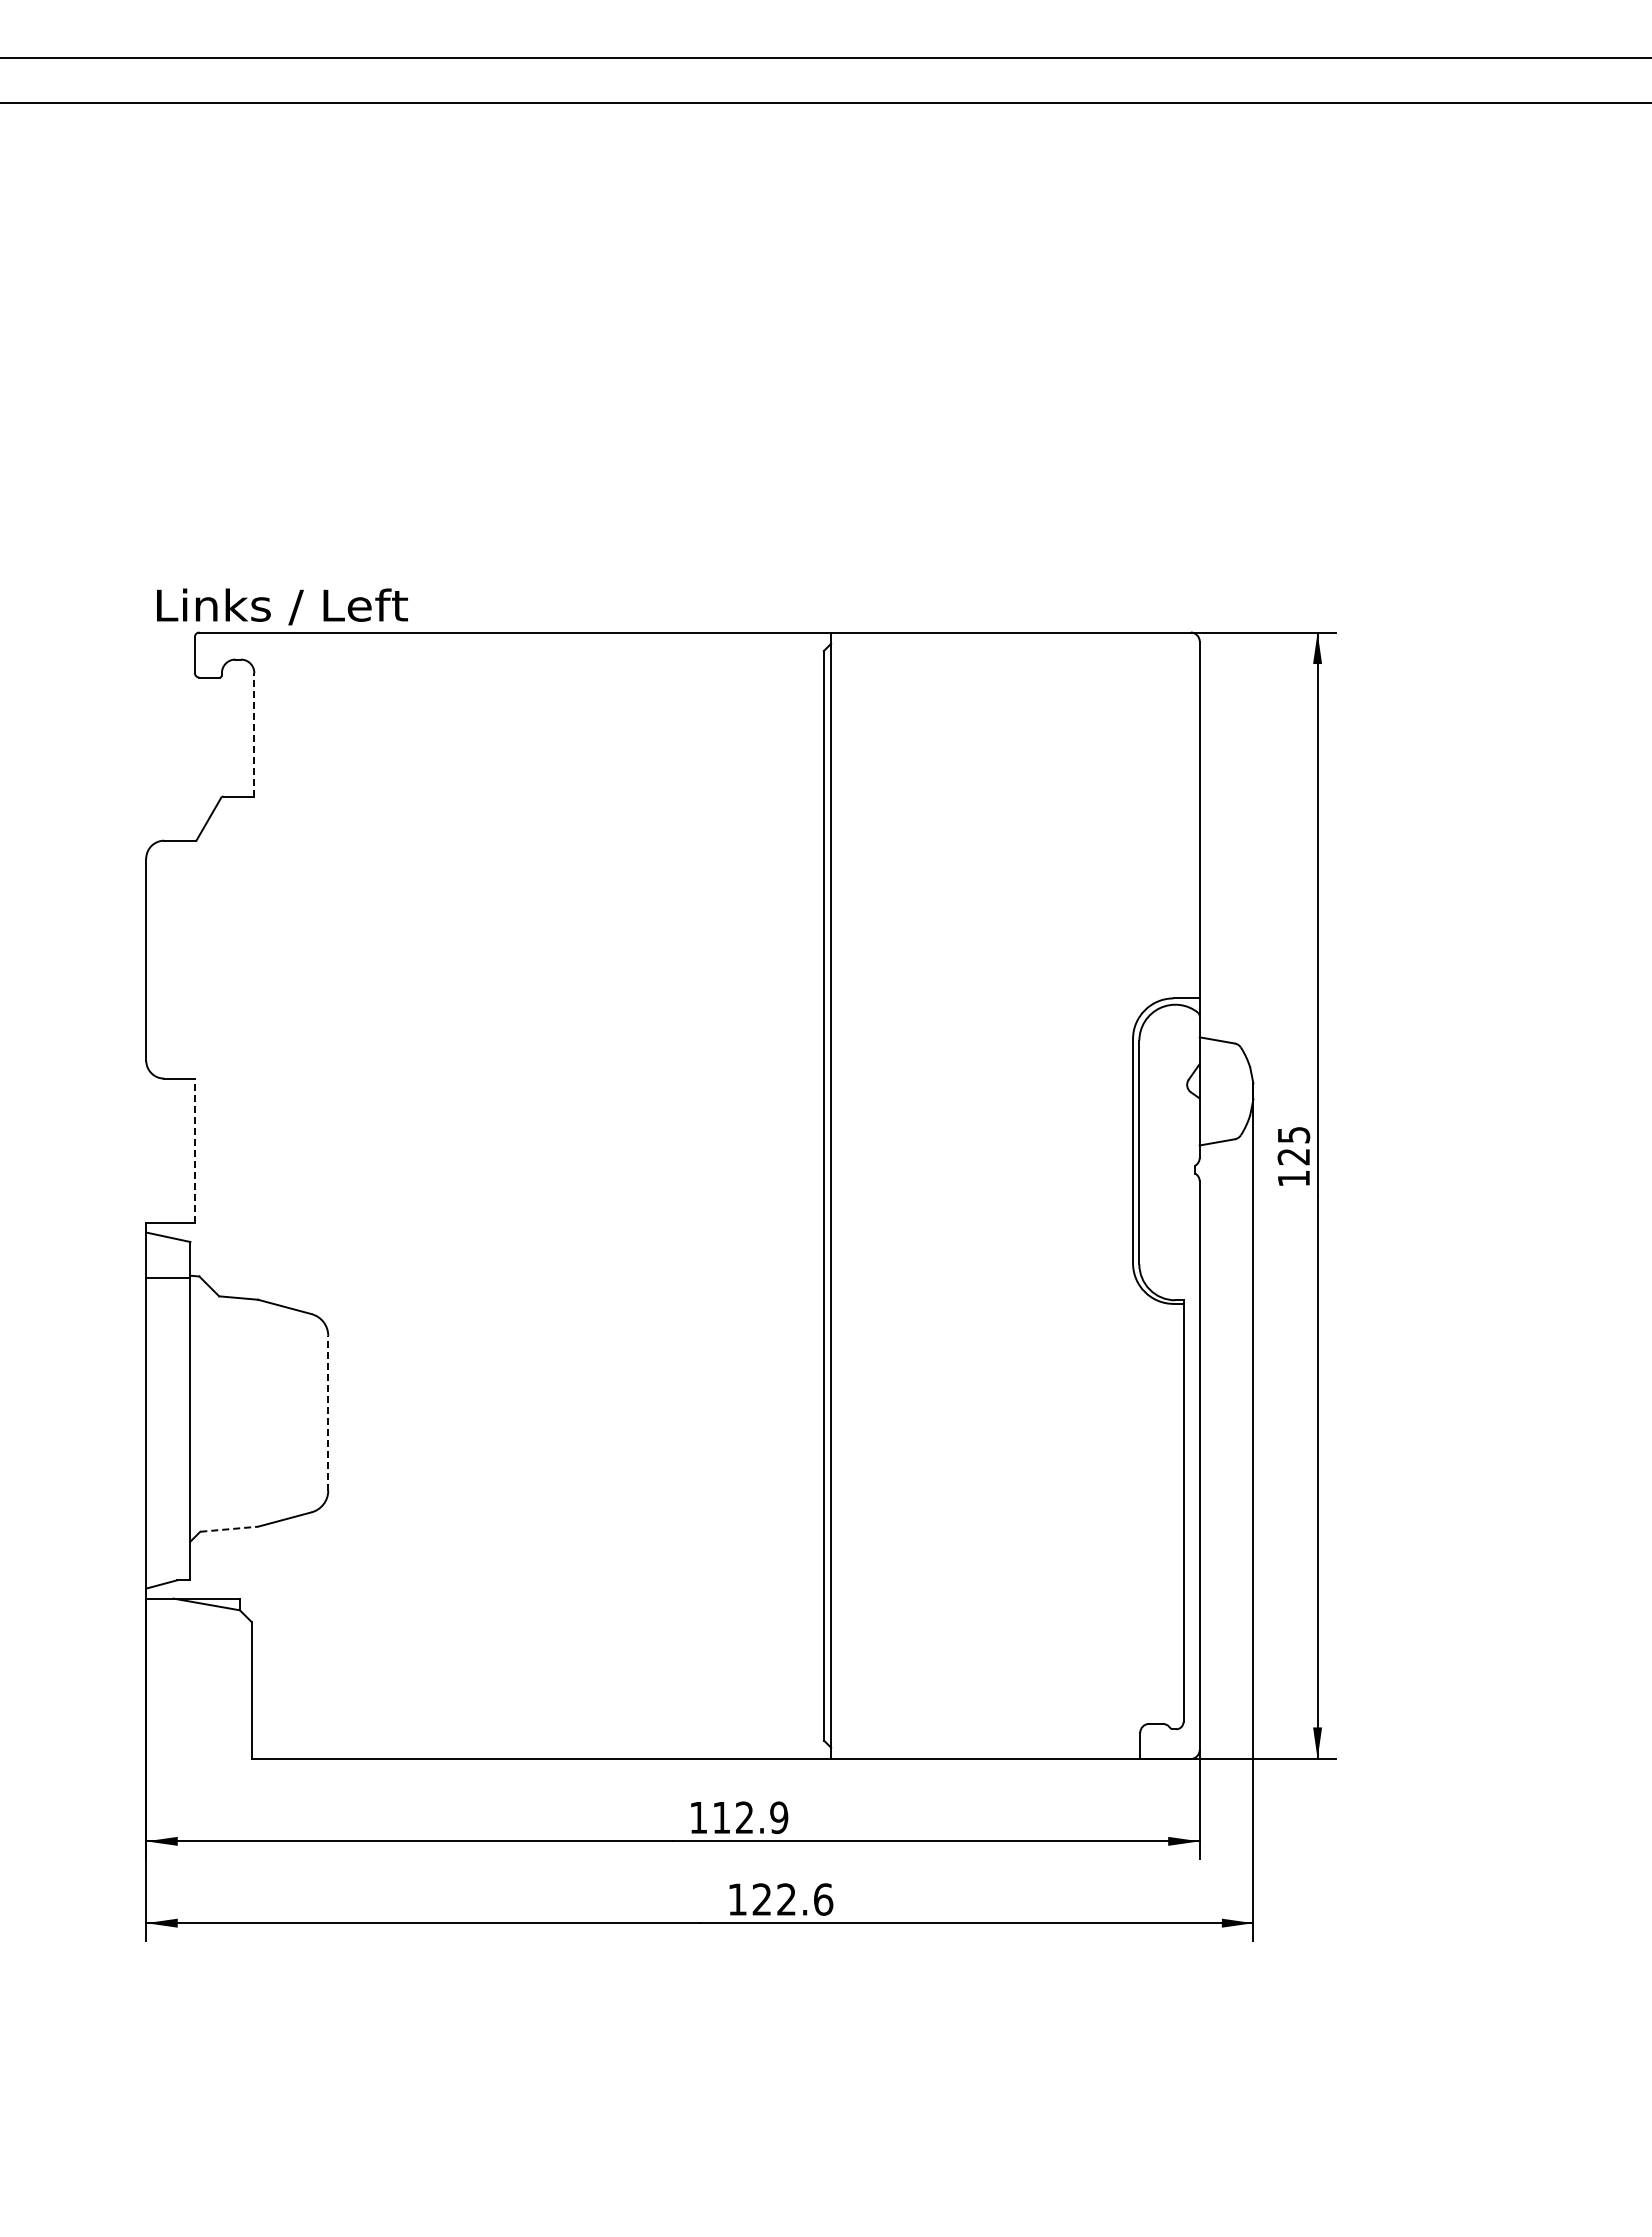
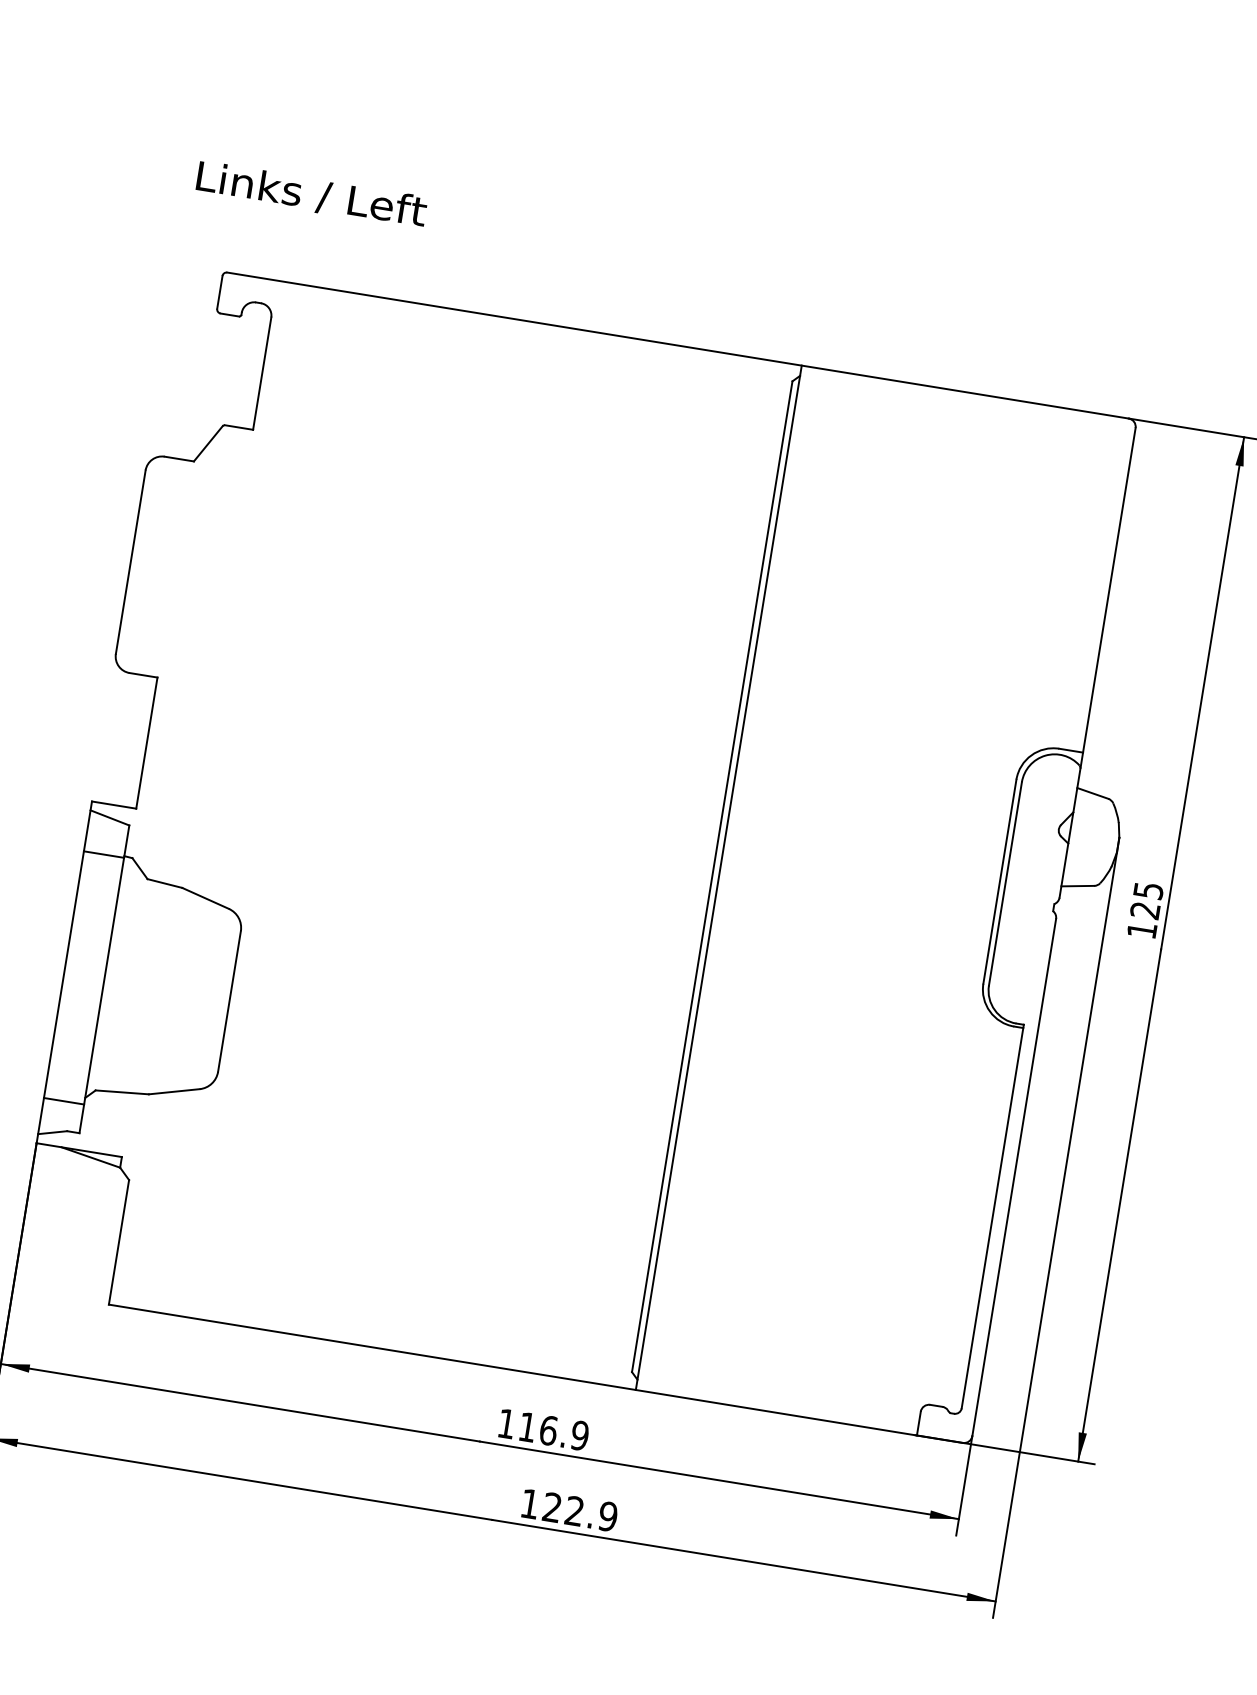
text: (282, 606) -> (311, 194), moved
line: (254, 734) -> (262, 373), dashed -> solid
line: (194, 1150) -> (146, 742), dashed -> solid
line: (328, 1412) -> (229, 1000), dashed -> solid
line: (229, 1529) -> (122, 1092), dashed -> solid
line: (168, 1548) -> (64, 1100), added
text: (744, 1817) -> (548, 1430), 112.9 -> 116.9
text: (823, 1899) -> (608, 1516), 122.6 -> 122.9

